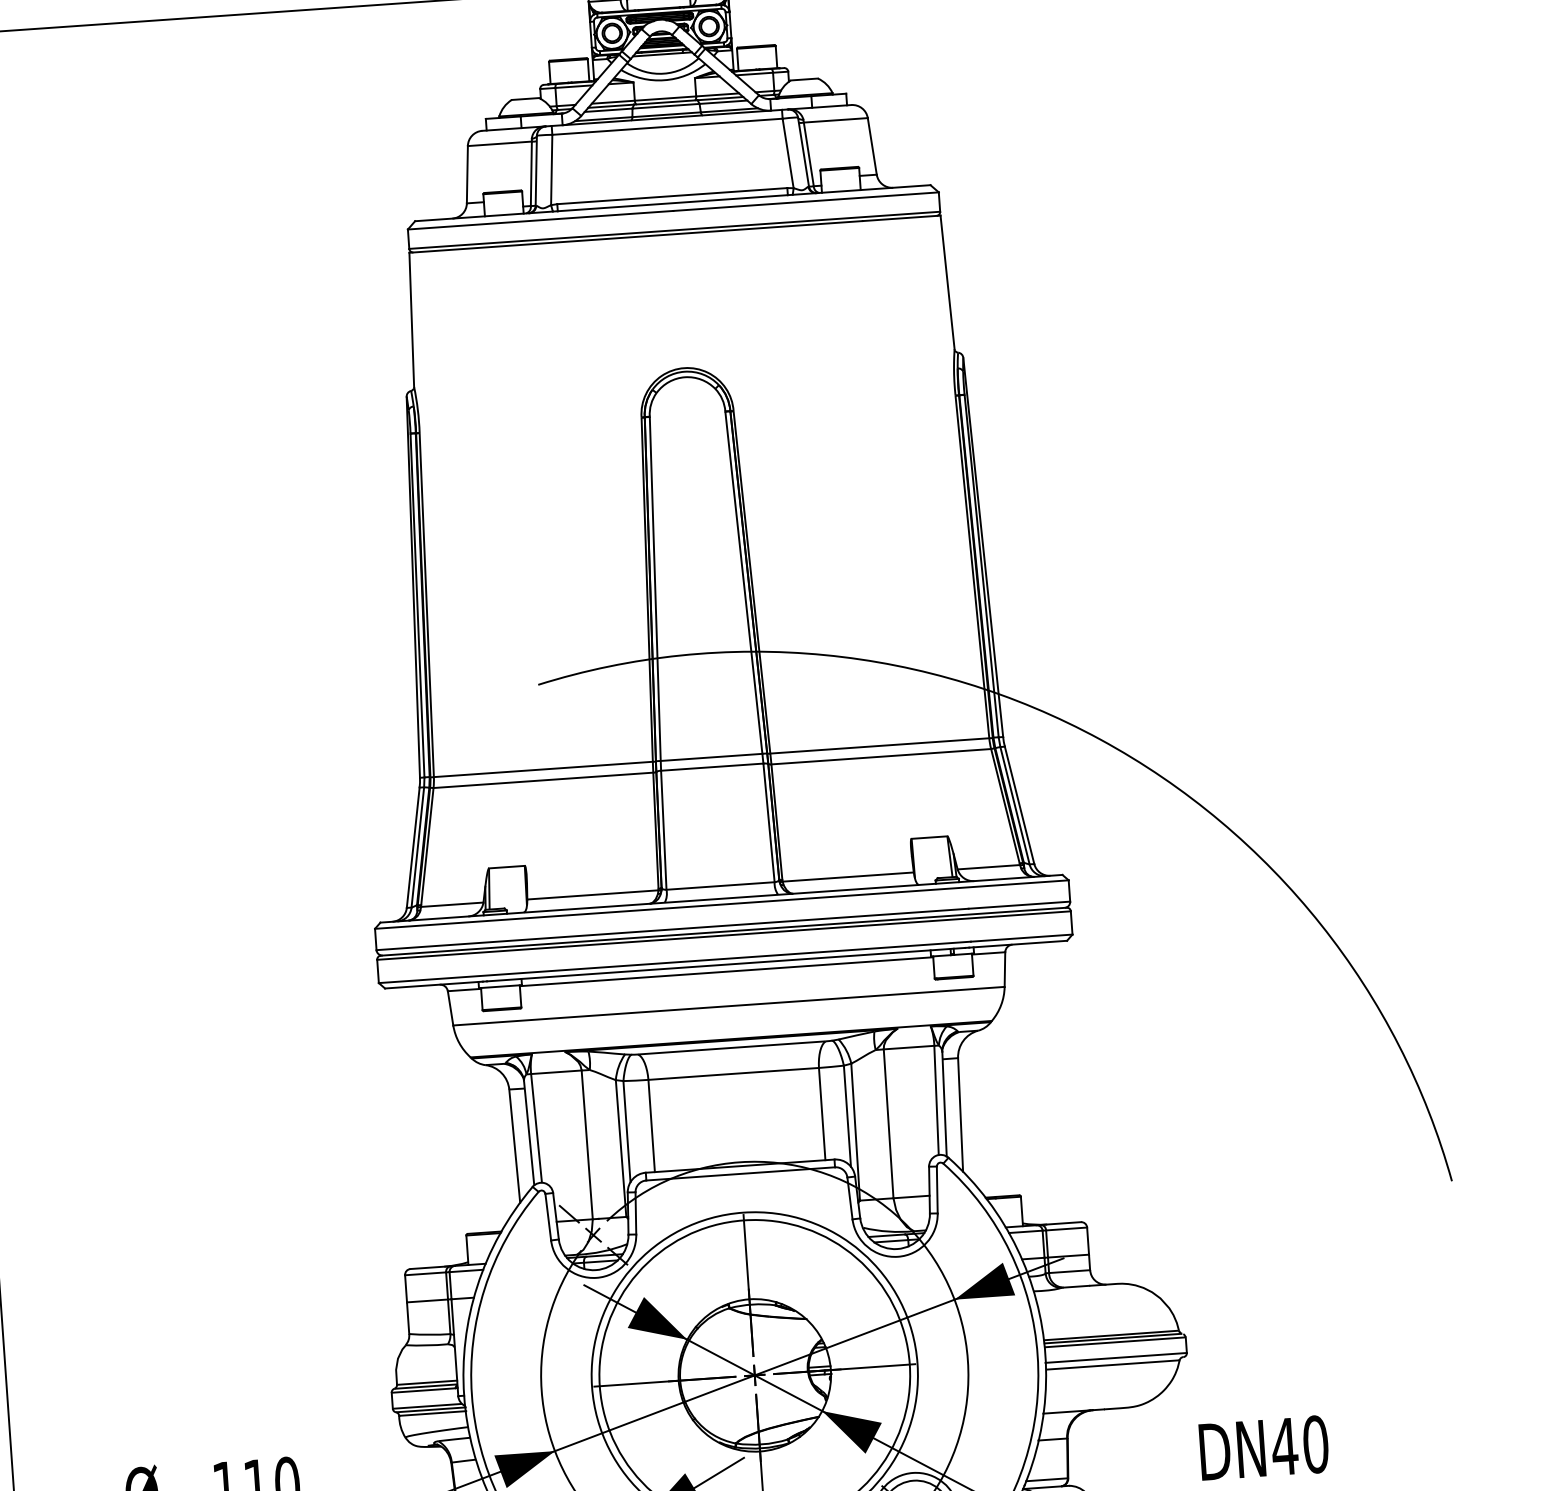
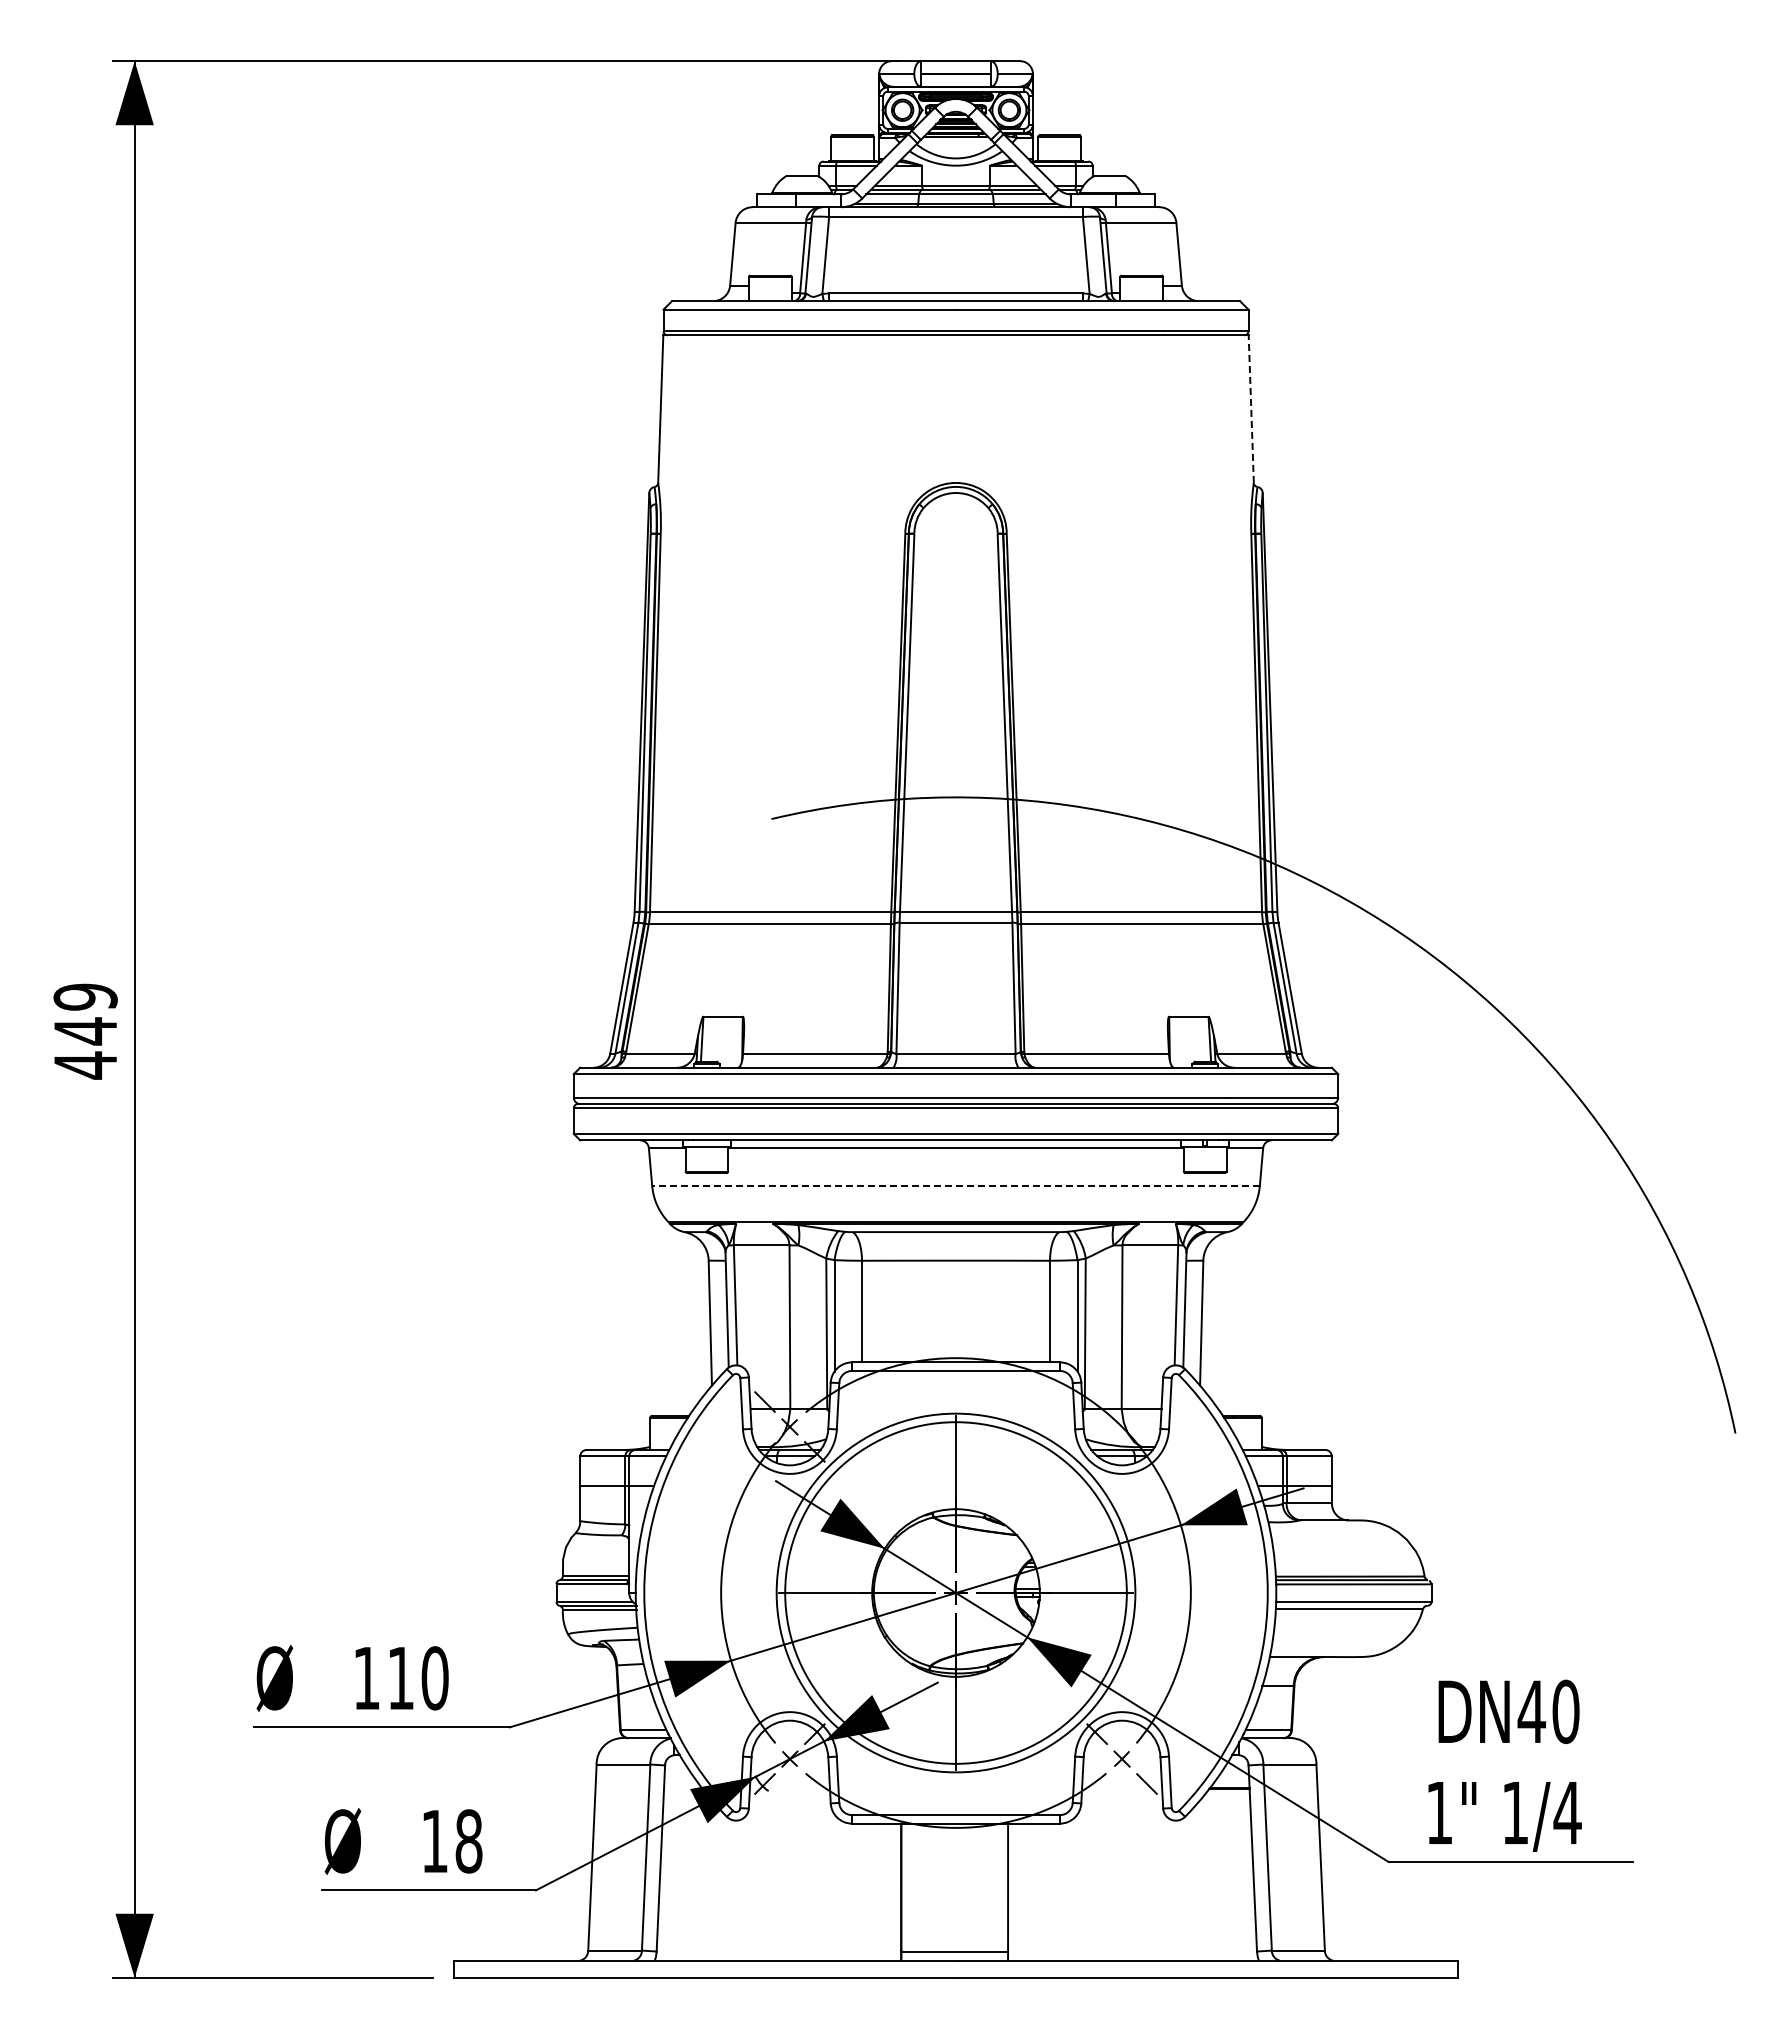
line: (947, 282) -> (1251, 409), solid -> dashed
line: (729, 1006) -> (956, 1186), solid -> dashed

